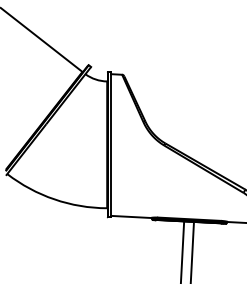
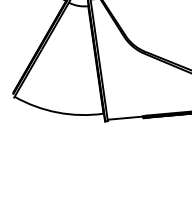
line: (182, 252) -> (172, 142), removed
line: (191, 252) -> (180, 141), removed

